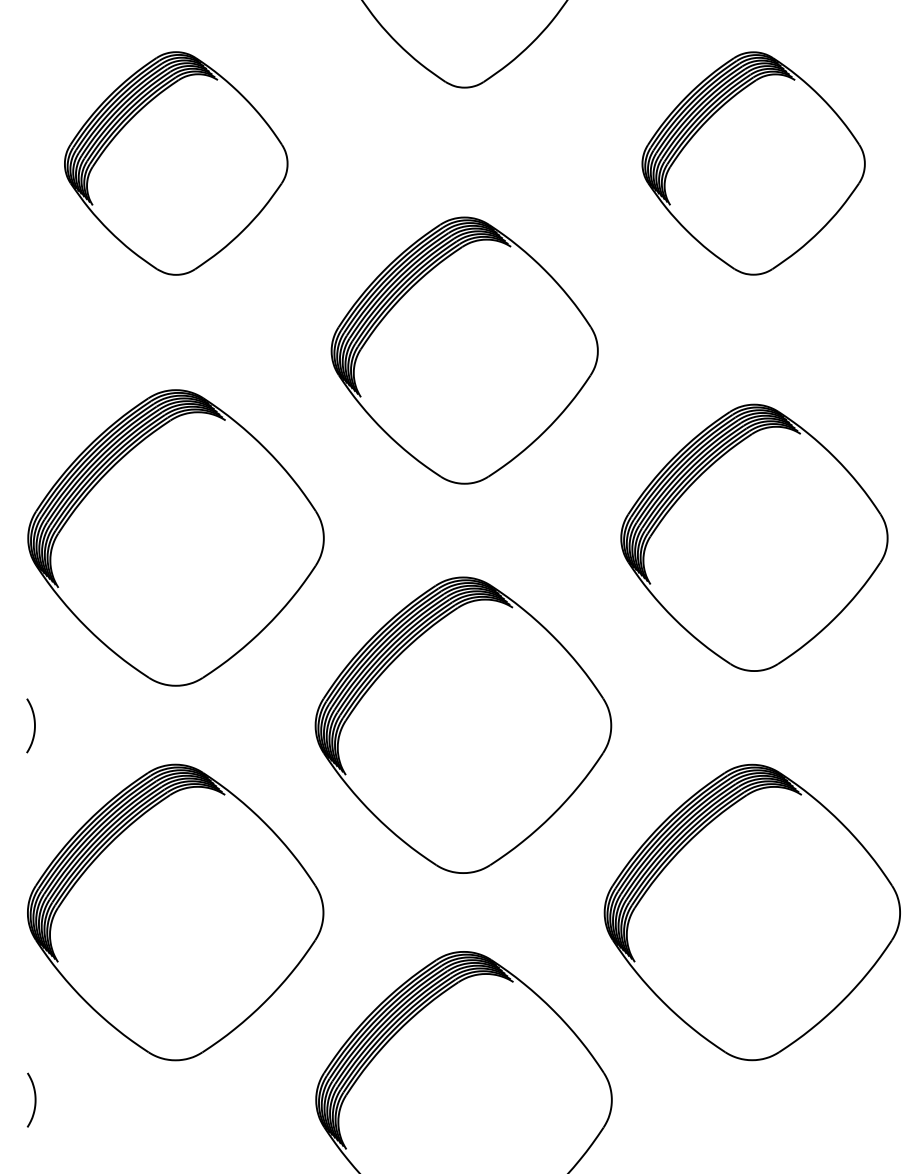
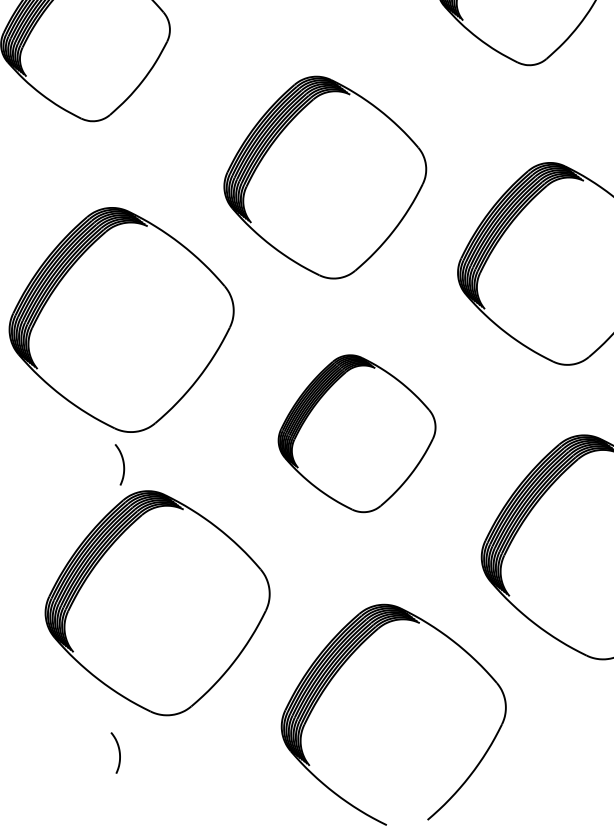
part: (464, 350) -> (325, 177), moved
part: (463, 724) -> (357, 433), size x0.7
curve: (34, 725) -> (123, 463), moved
curve: (34, 1099) -> (118, 751), moved

